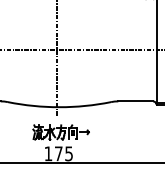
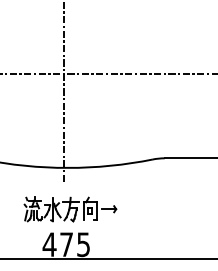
text: (48, 153) -> (49, 244), 175 -> 475

